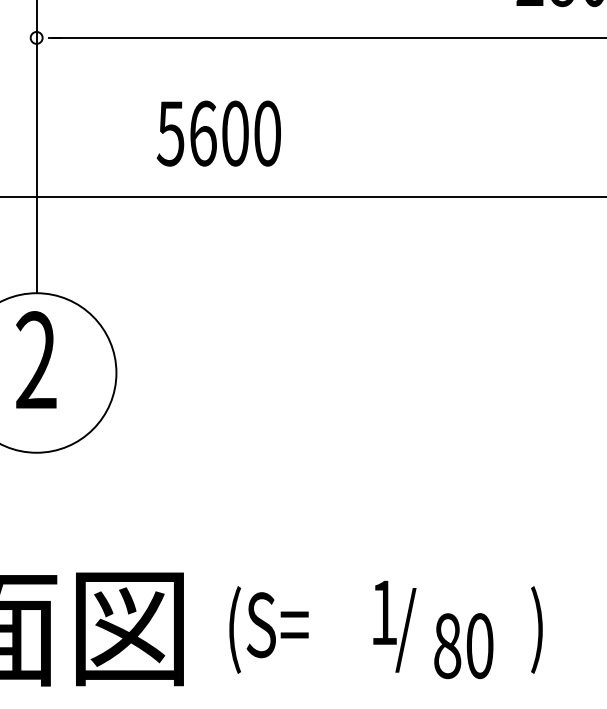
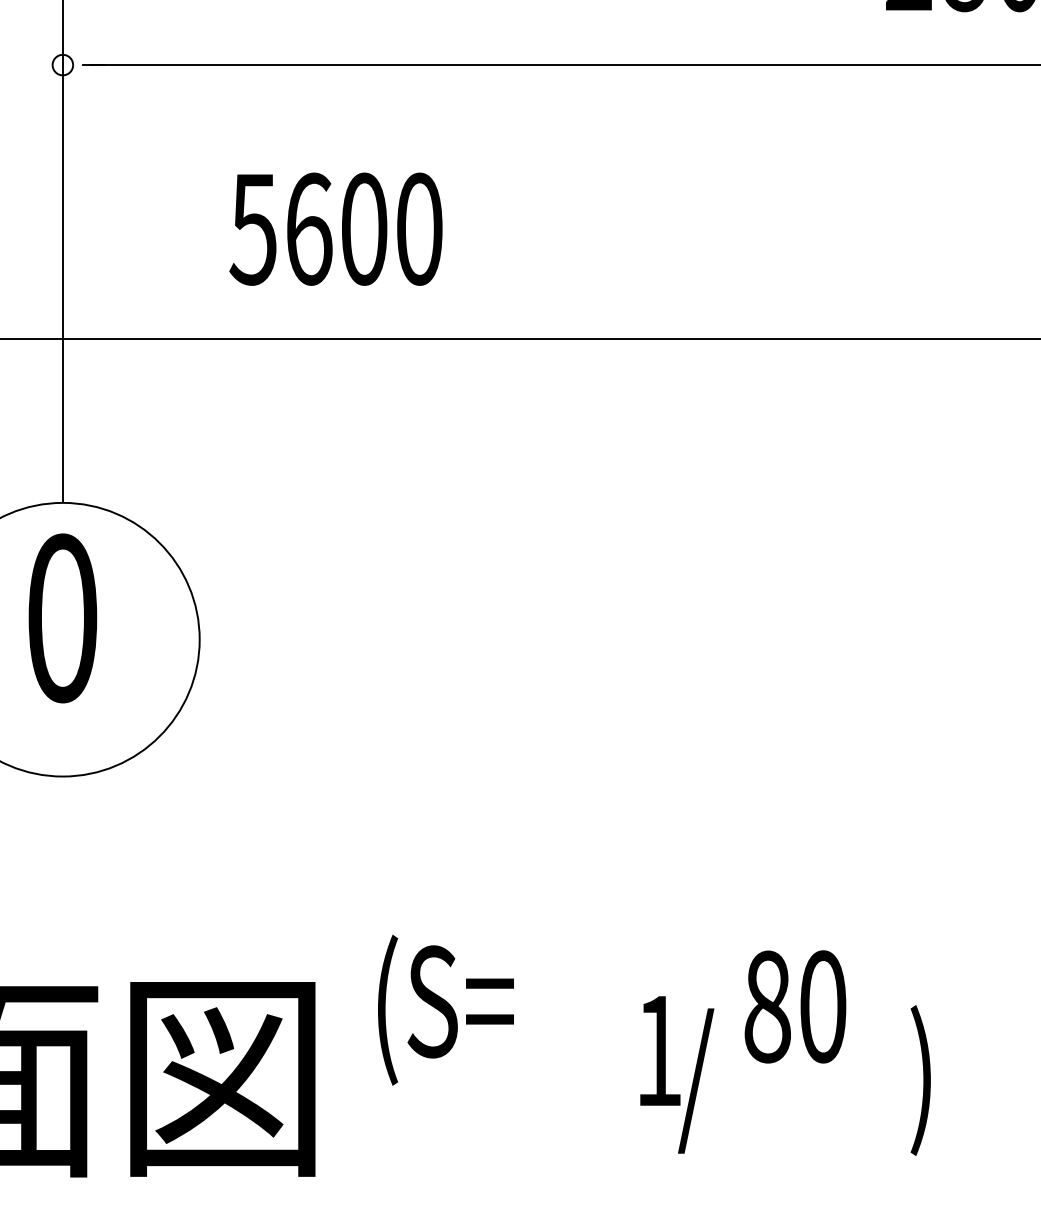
text: (218, 133) -> (335, 228), moved
text: (36, 360) -> (62, 618), 2 -> 0
text: (268, 629) -> (445, 1009), moved
text: (463, 646) -> (794, 1007), moved

